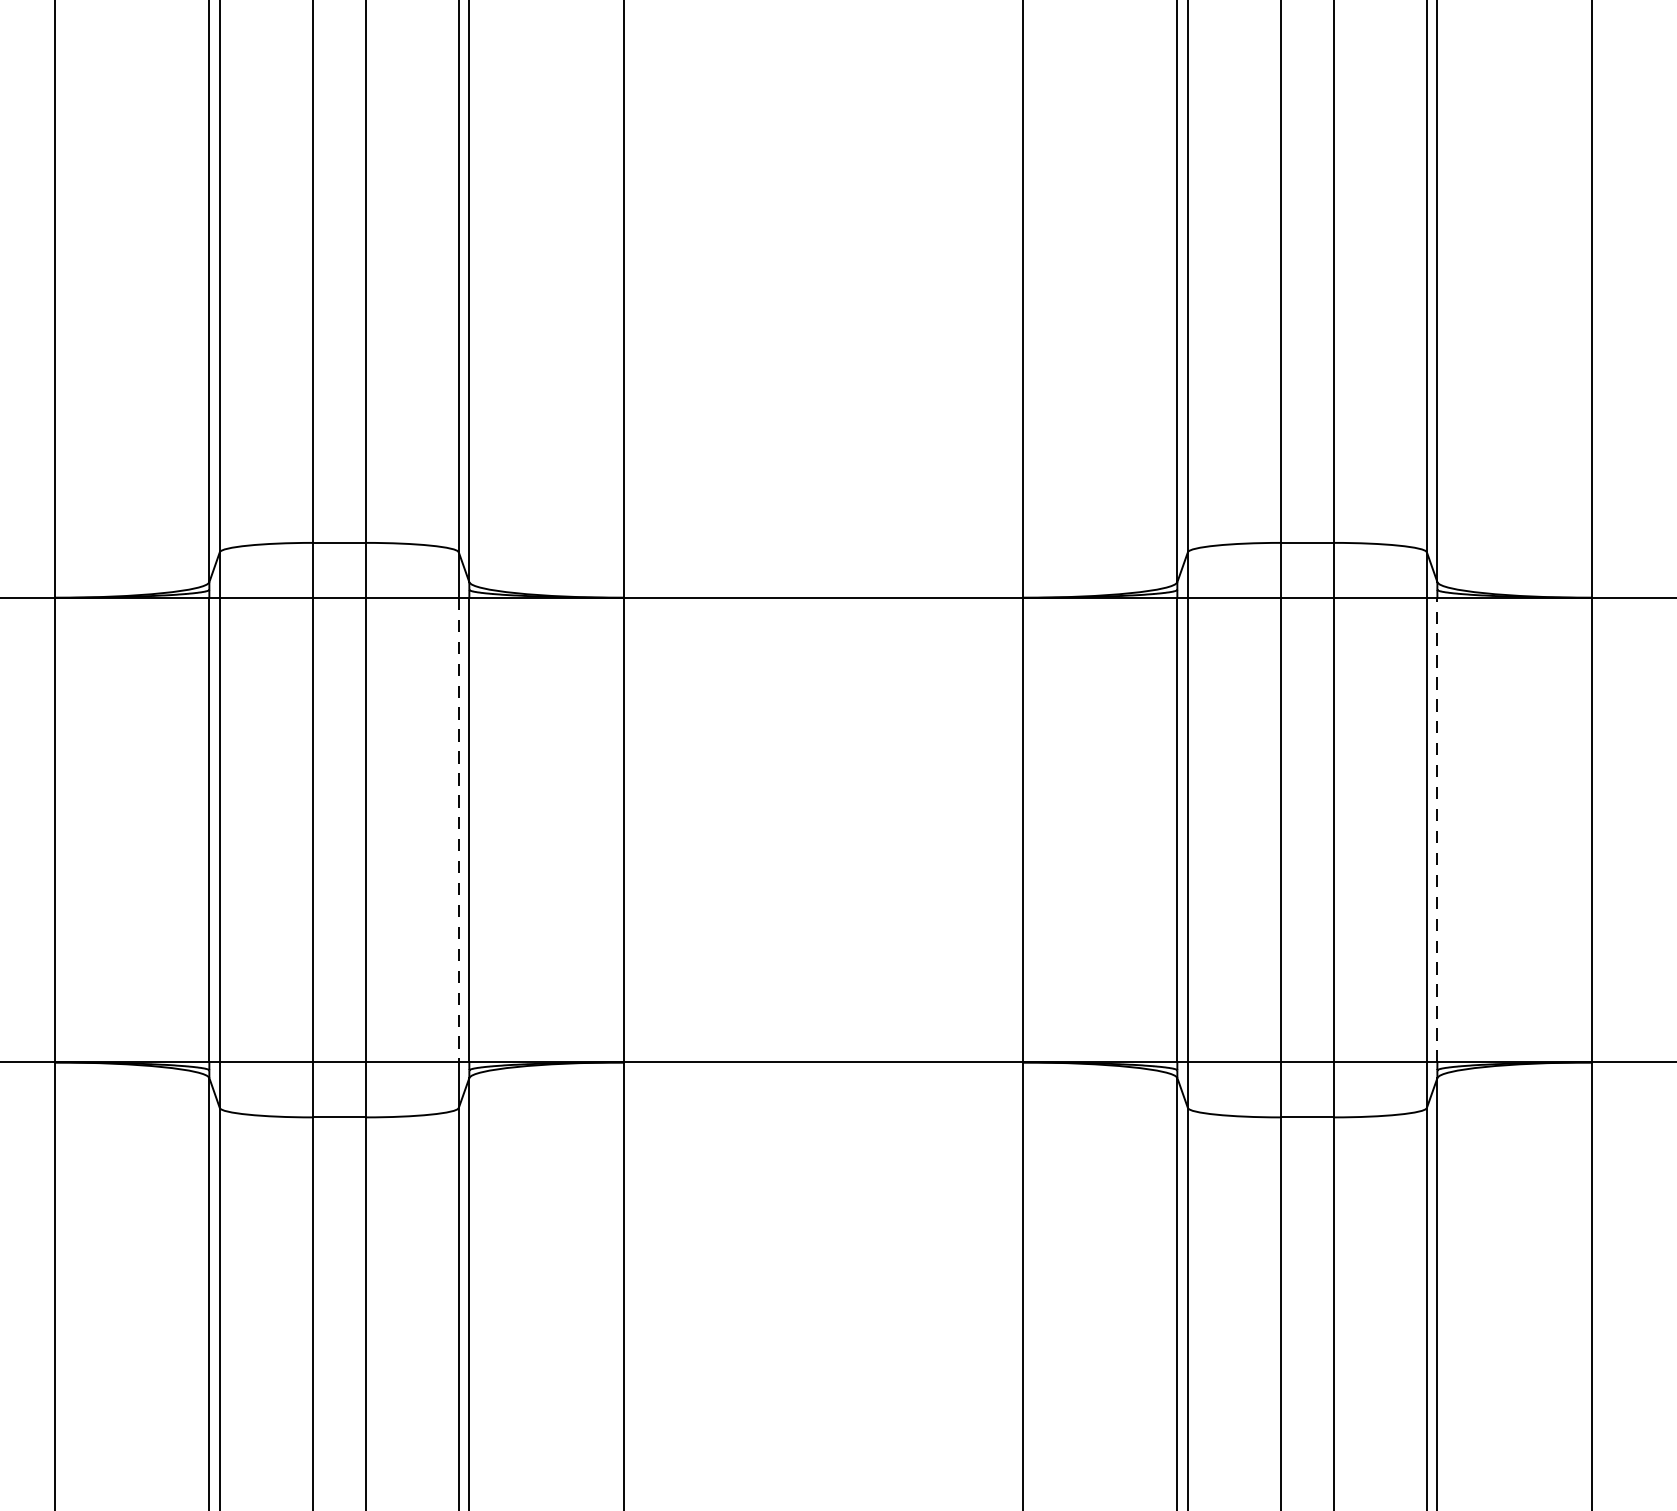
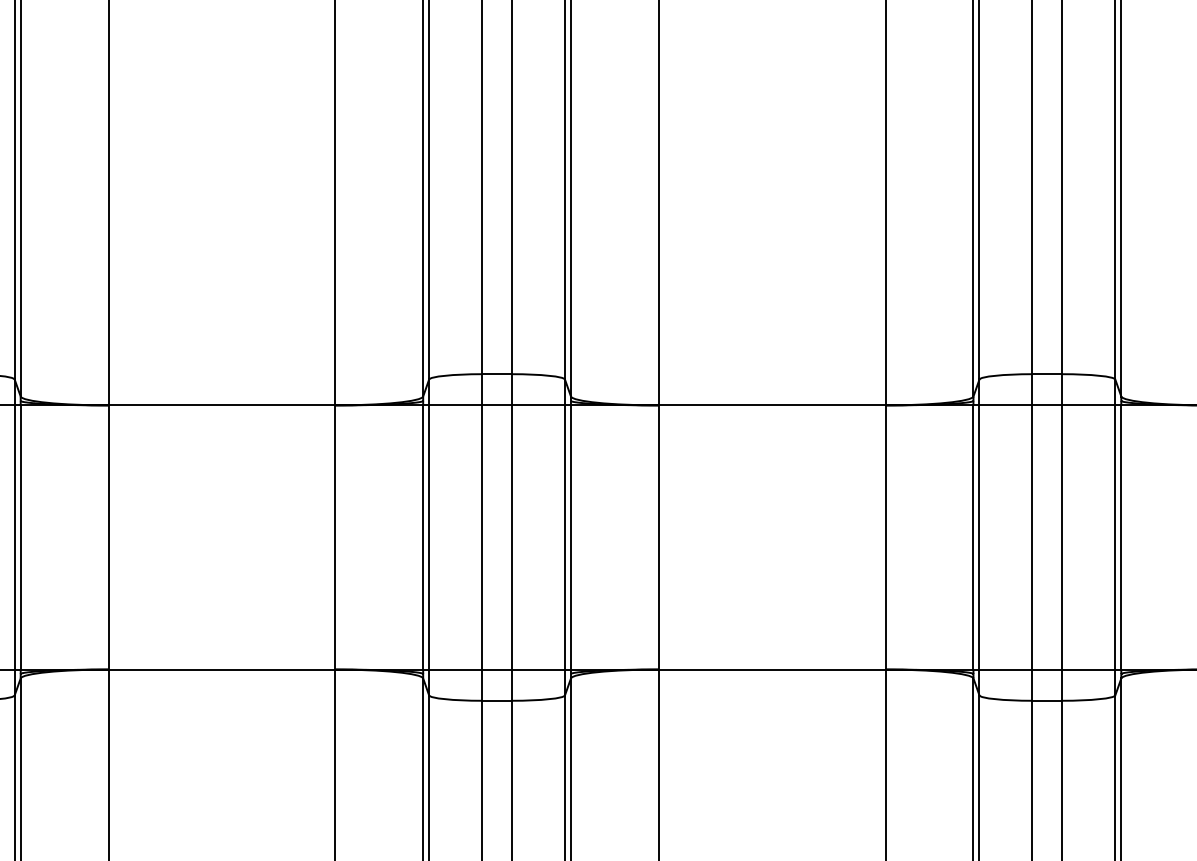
line: (1437, 828) -> (1121, 536), dashed -> solid
line: (457, 830) -> (564, 537), dashed -> solid

